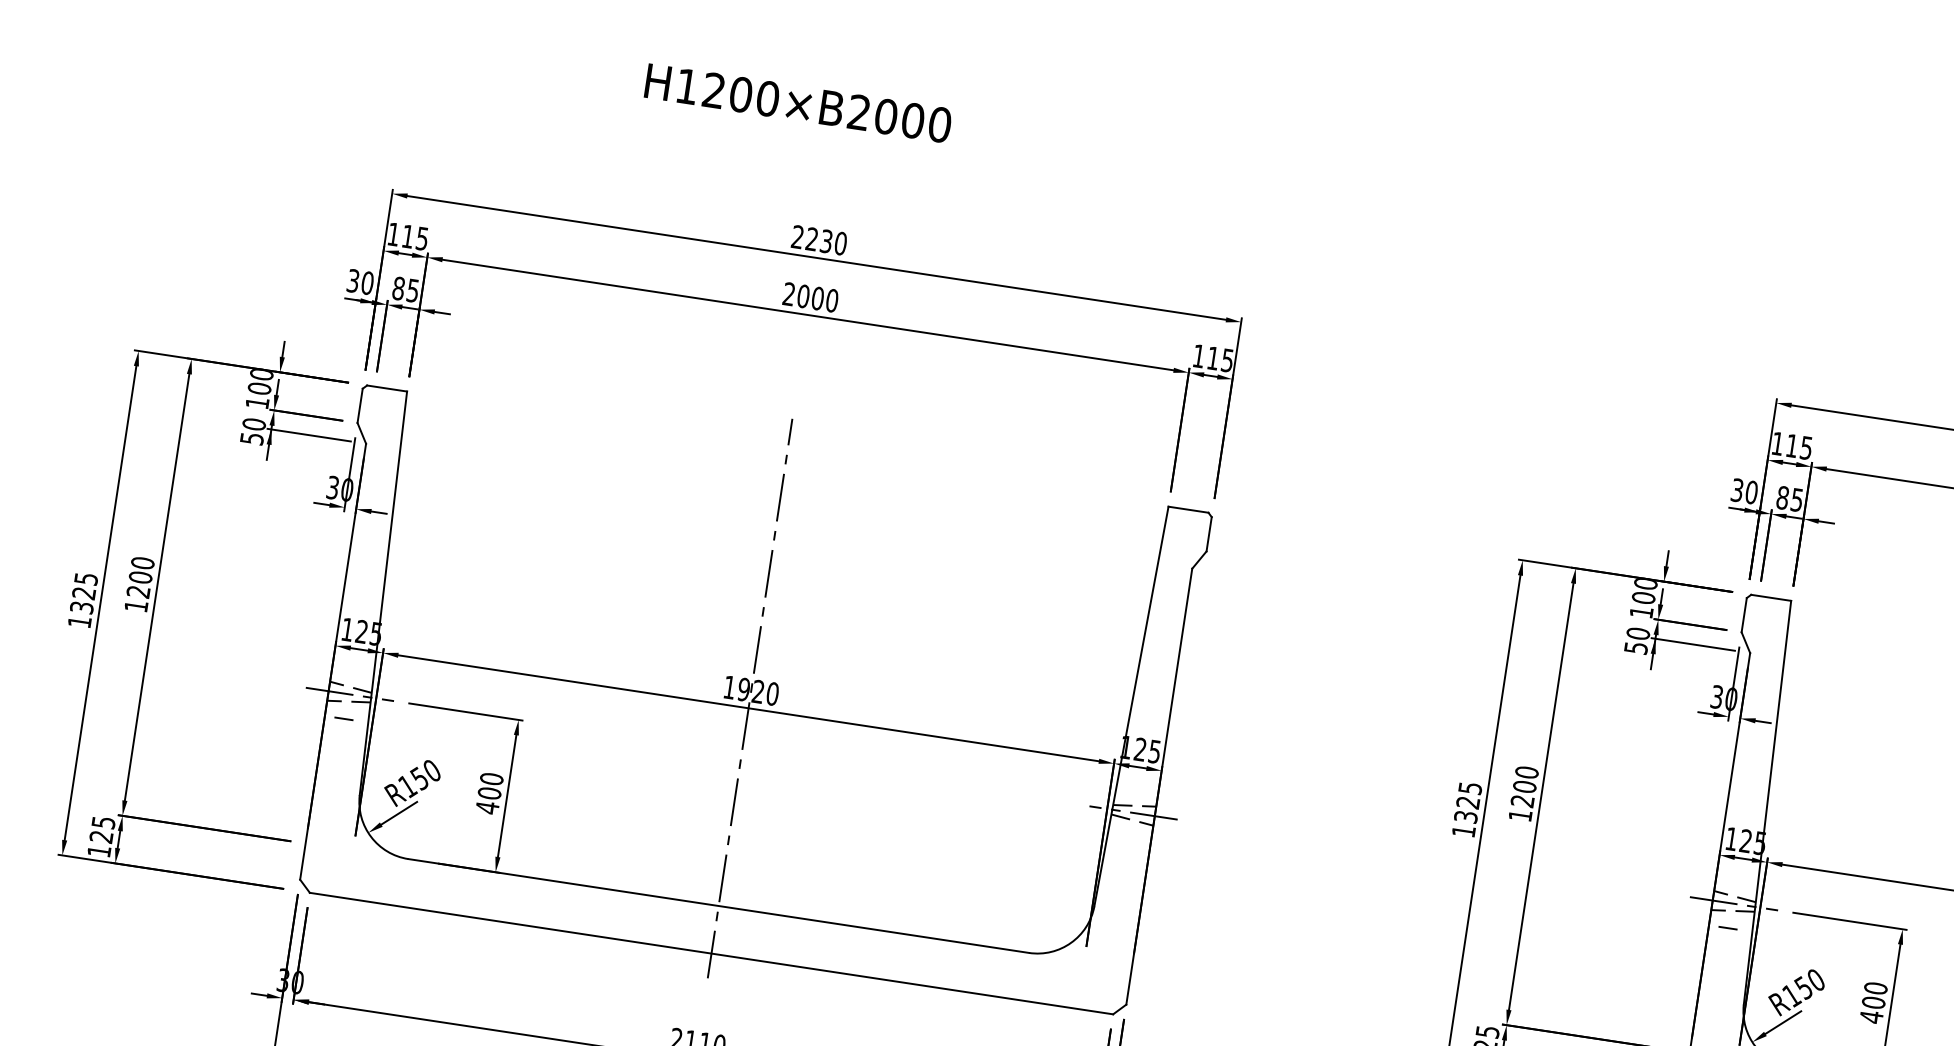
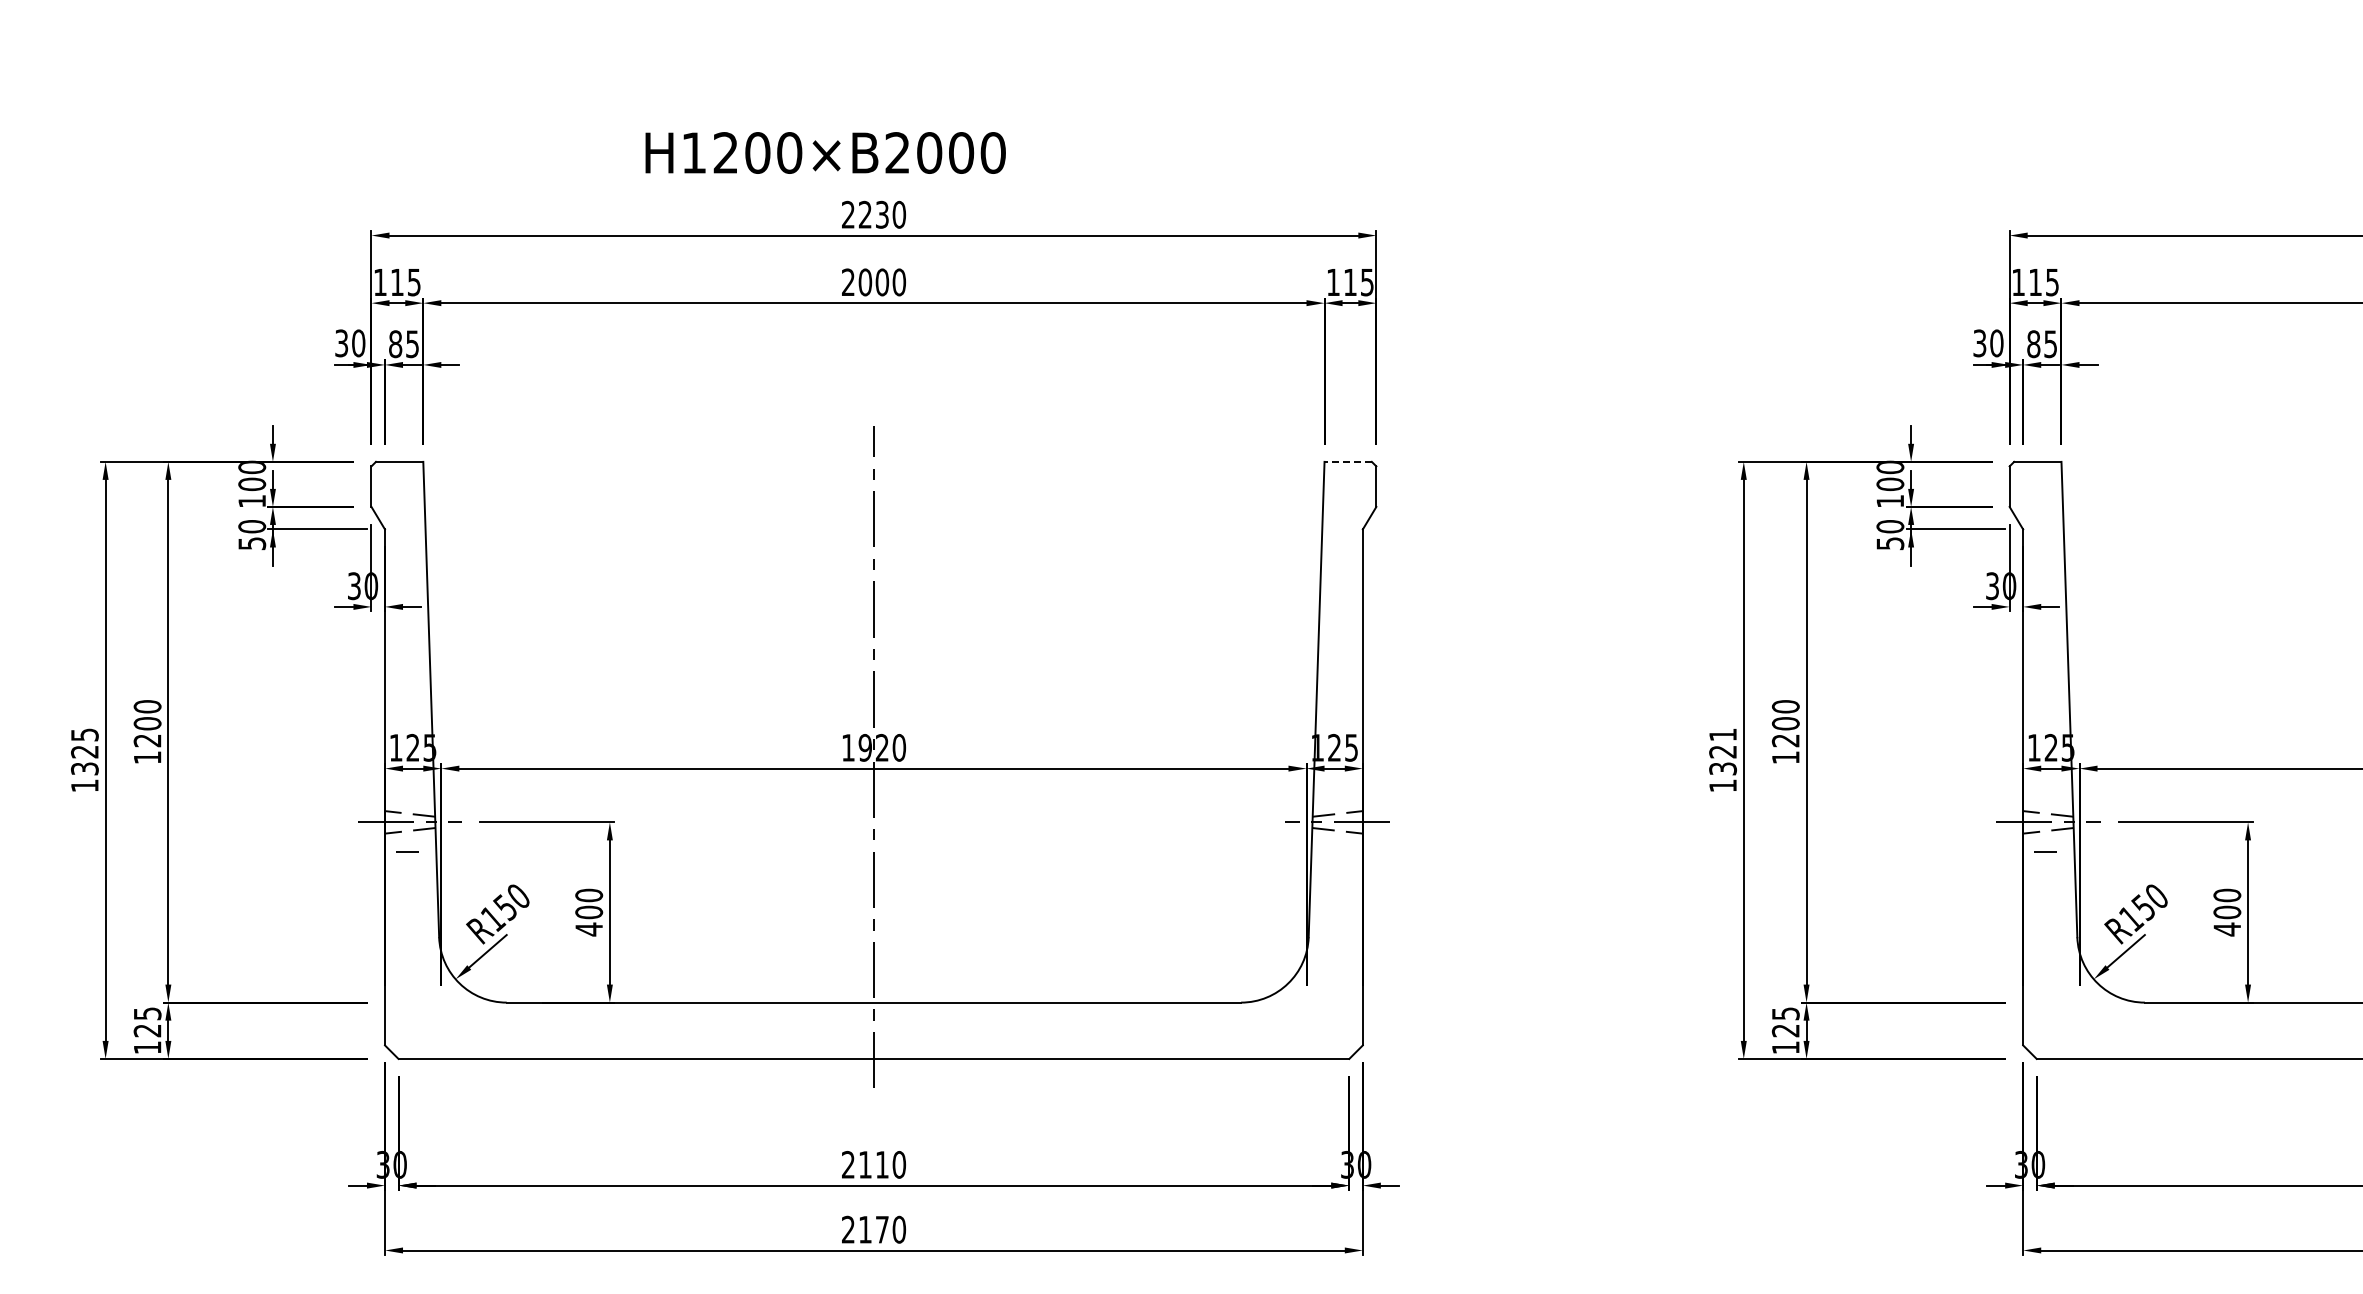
text: (798, 102) -> (825, 152), moved
line: (1188, 509) -> (1348, 461), solid -> dashed
text: (1470, 788) -> (1723, 734), 1325 -> 1321

